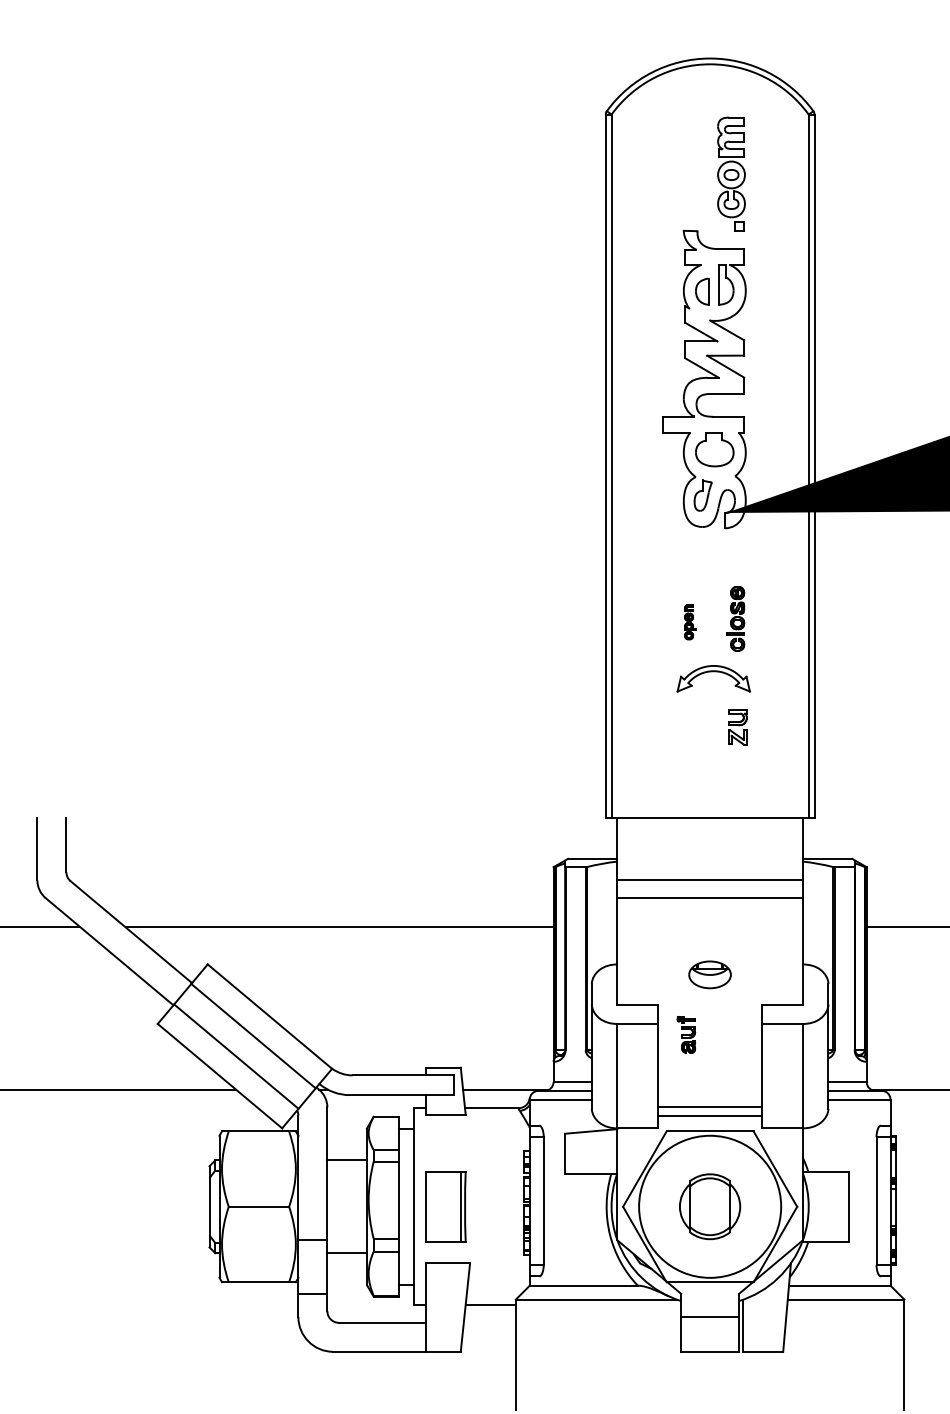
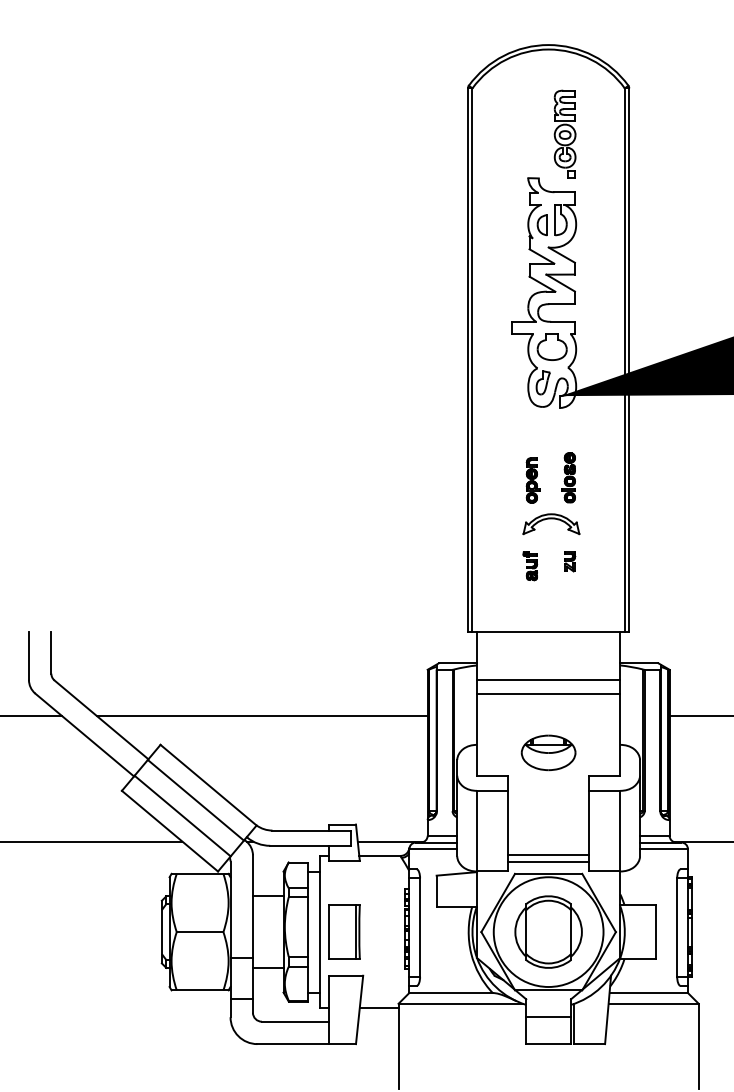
part: (689, 622) -> (532, 480), size x1.67
part: (738, 727) -> (570, 561), size x0.71
part: (709, 974) -> (548, 752), size x1.67
part: (686, 1035) -> (530, 566), moved
part: (709, 1206) -> (548, 931), size x1.43

